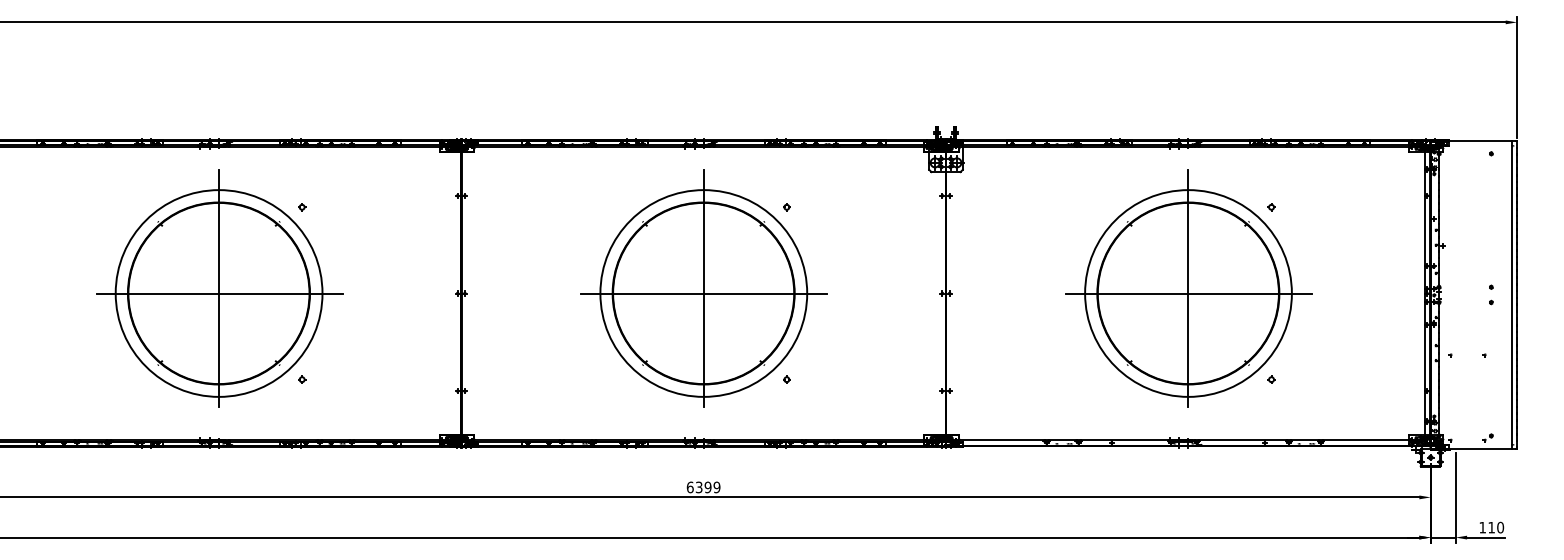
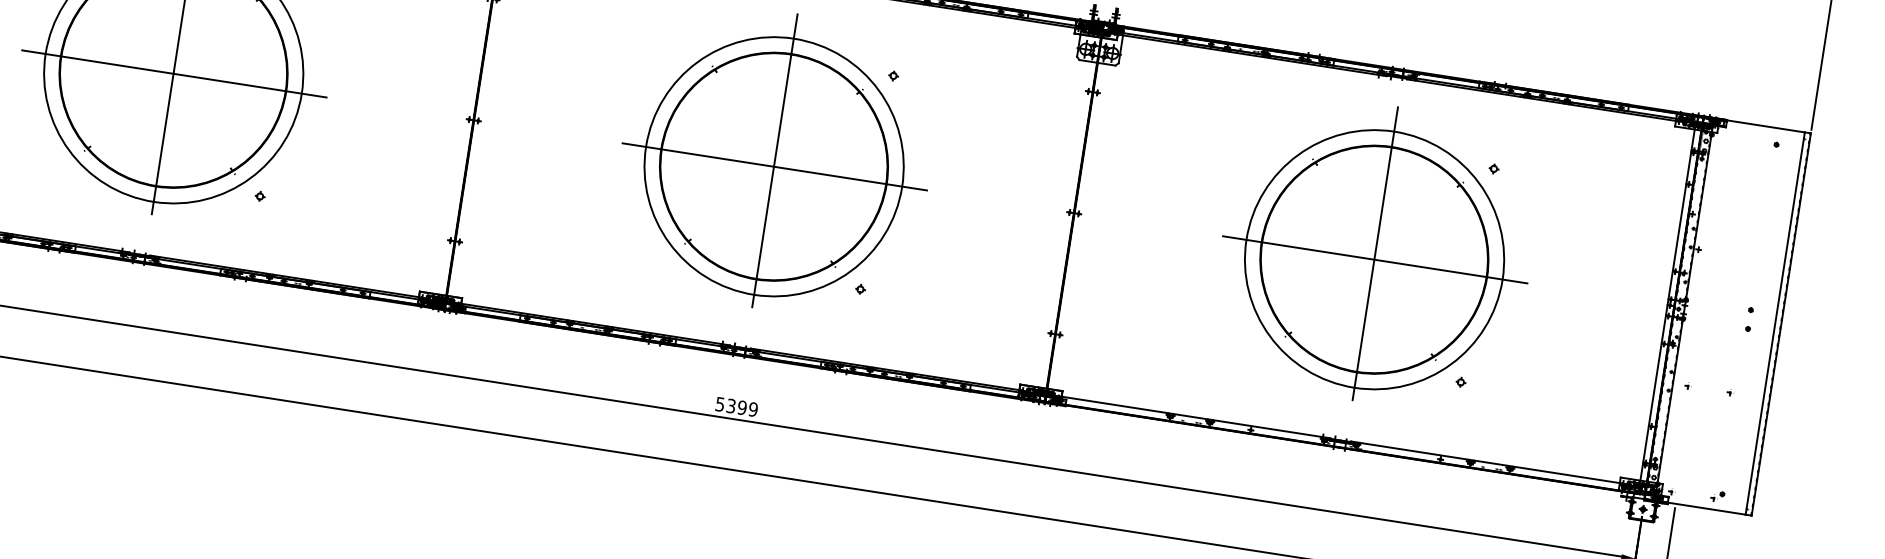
text: (689, 487) -> (719, 404), 6399 -> 5399

